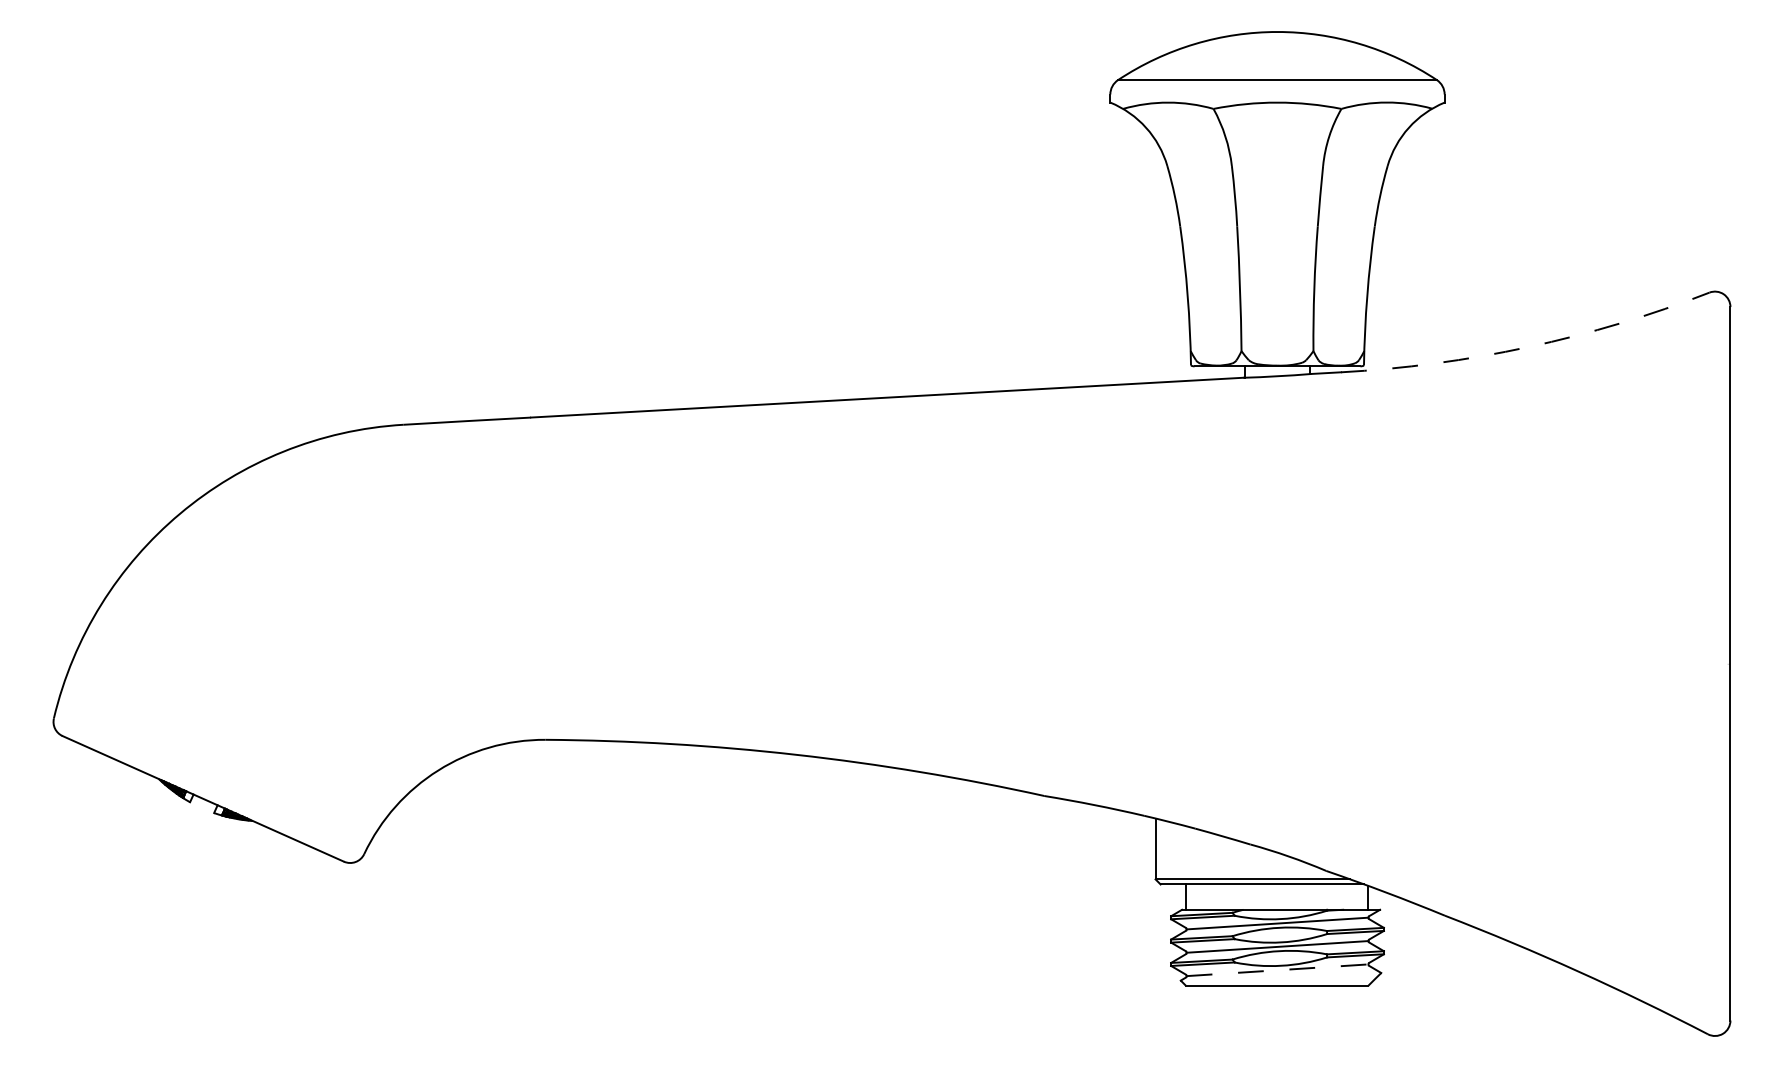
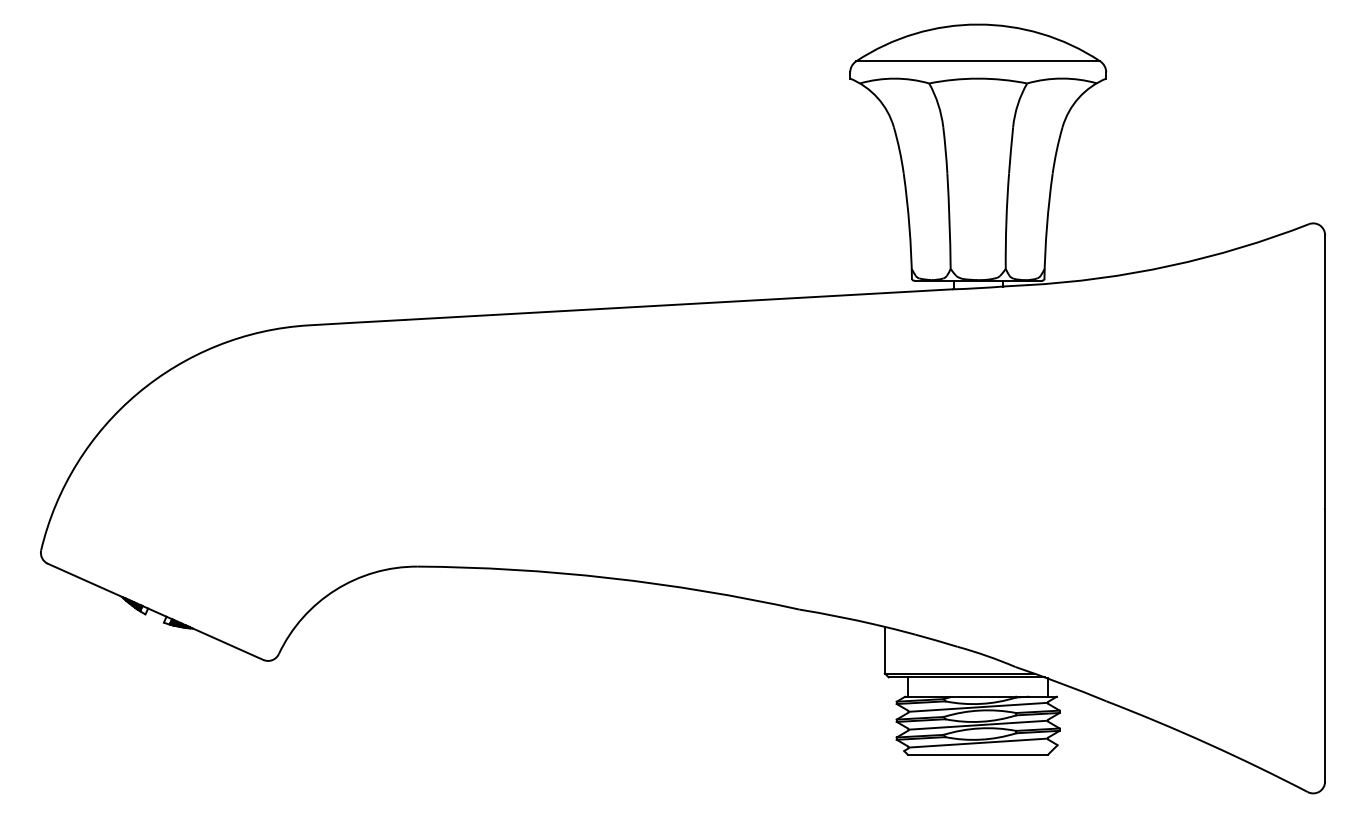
arc: (1528, 347) -> (1170, 266), dashed -> solid
line: (1278, 970) -> (978, 743), dashed -> solid

